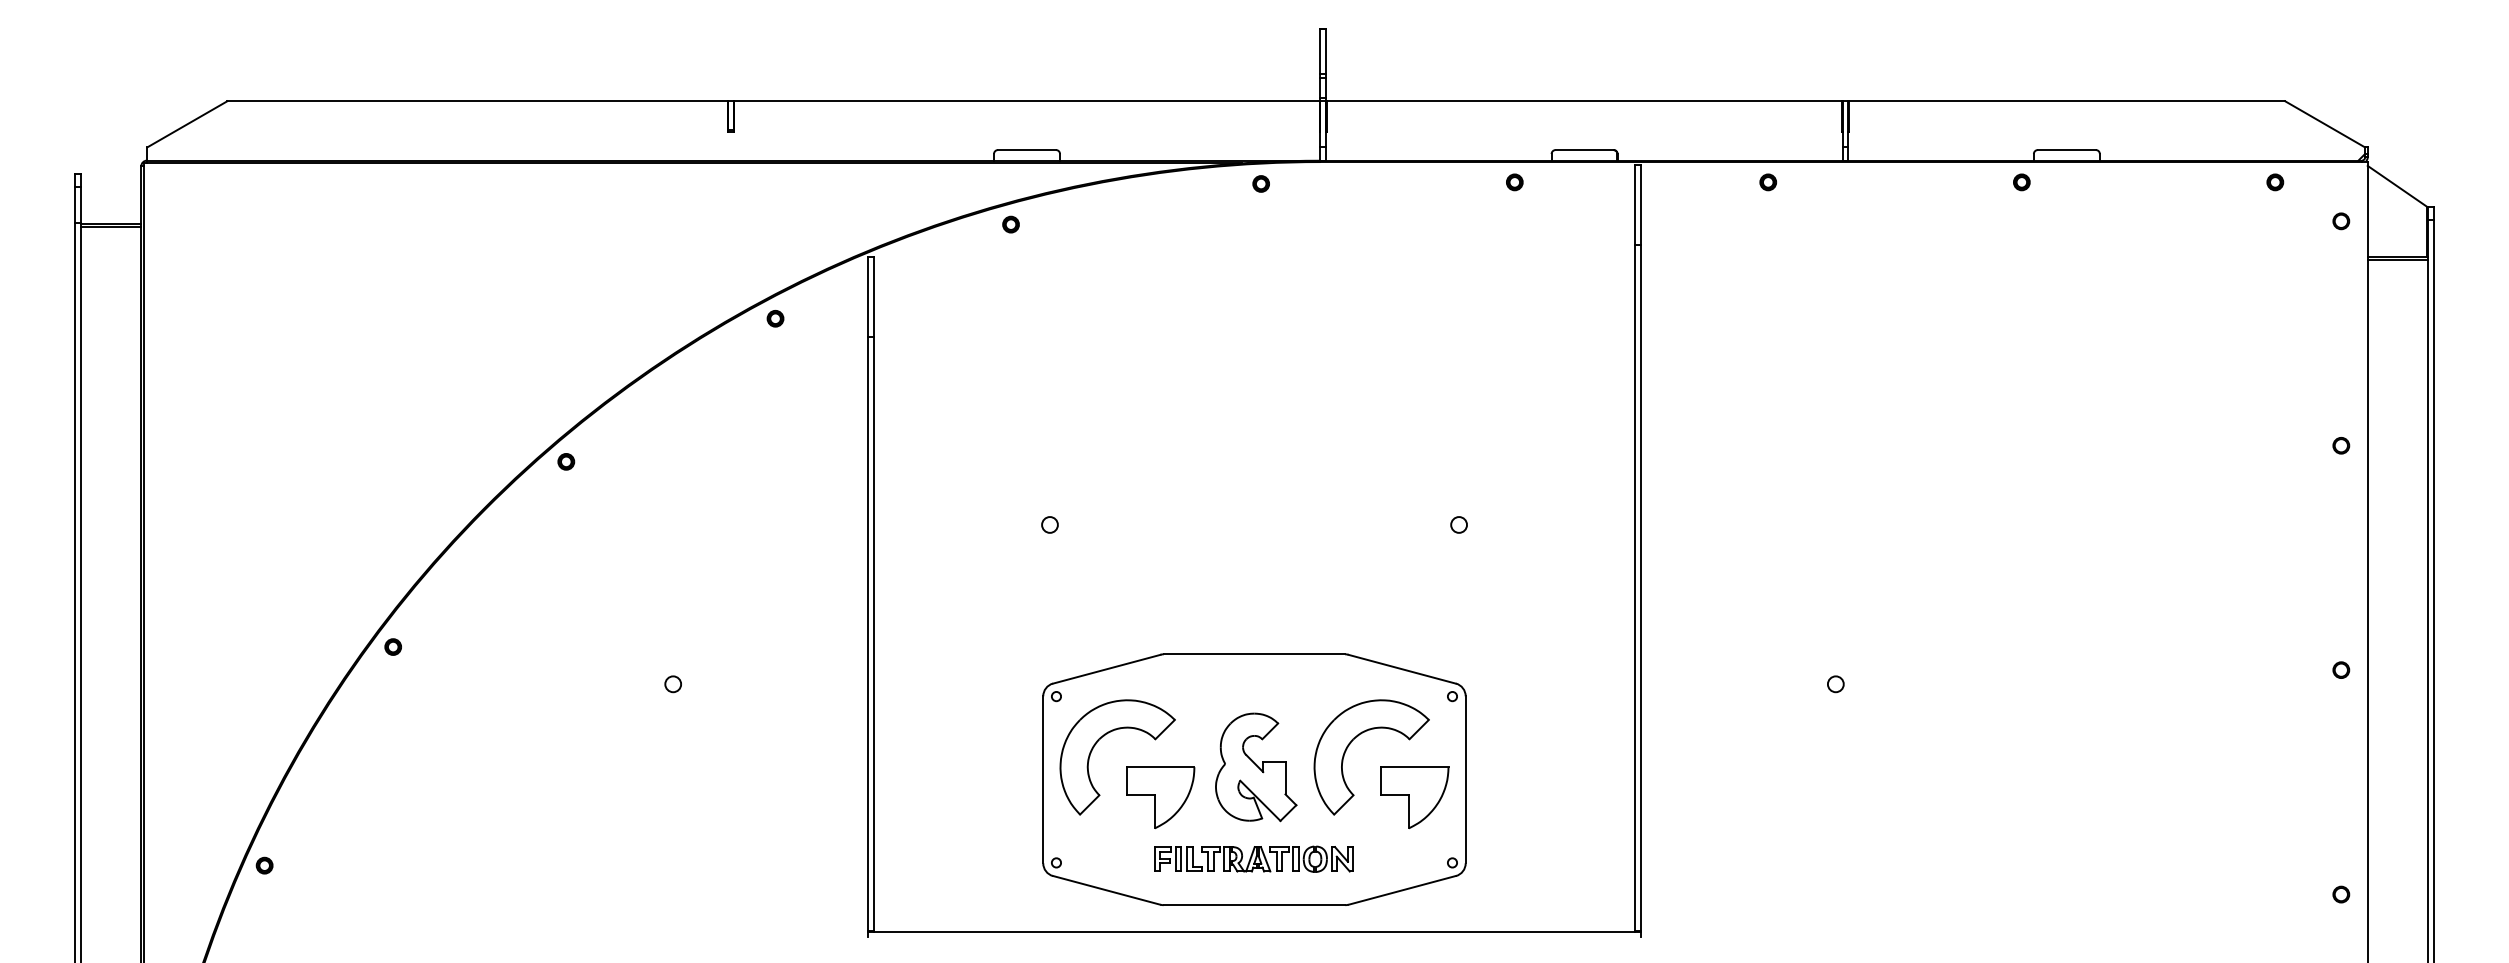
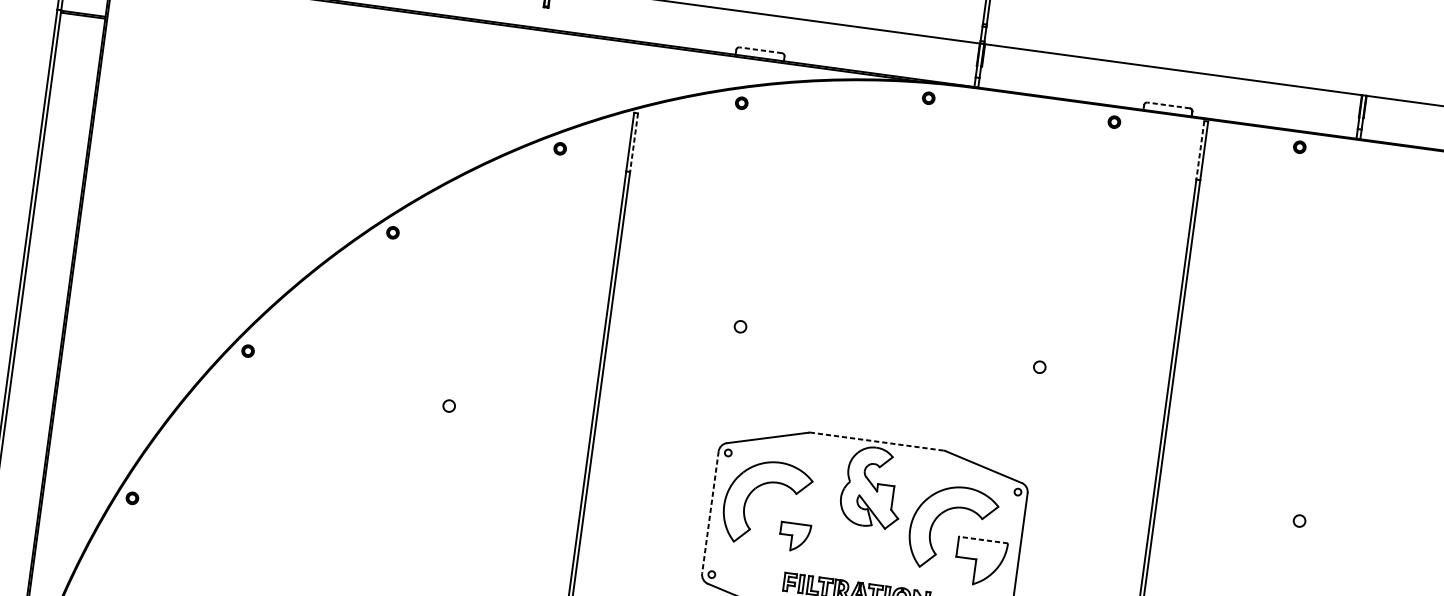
line: (1026, 150) -> (760, 50), solid -> dashed
line: (1584, 150) -> (1168, 105), solid -> dashed
line: (1635, 205) -> (1200, 151), solid -> dashed
line: (873, 297) -> (633, 142), solid -> dashed
line: (1254, 654) -> (877, 441), solid -> dashed
part: (1256, 767) -> (872, 487), moved
line: (1415, 767) -> (983, 540), solid -> dashed
line: (1043, 780) -> (710, 513), solid -> dashed
part: (1160, 797) -> (794, 537), size x0.6

